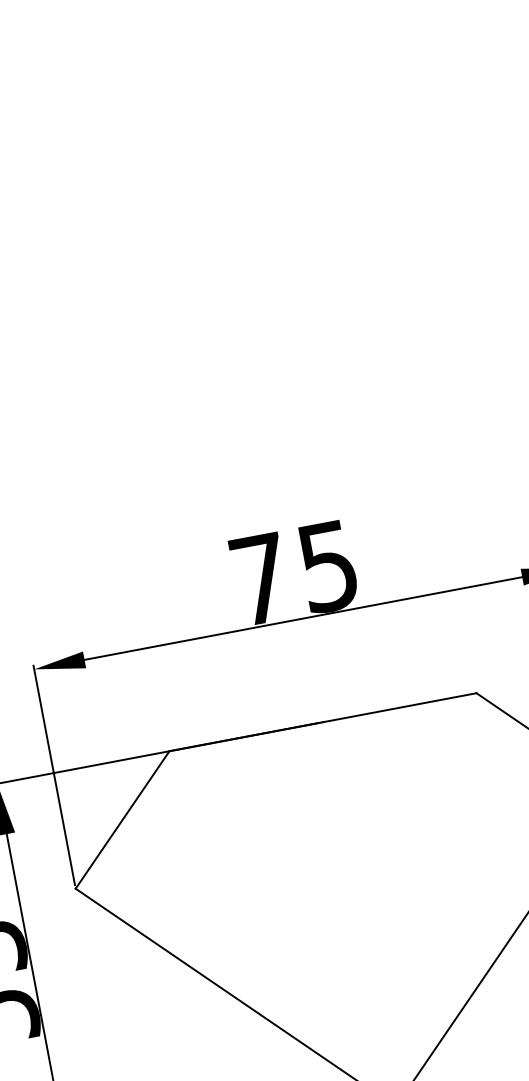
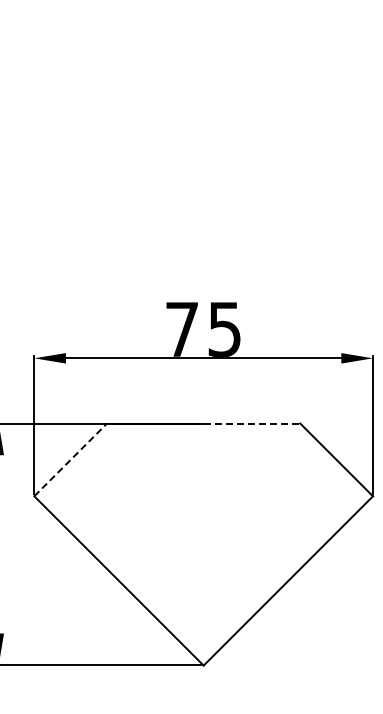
line: (400, 707) -> (252, 423), solid -> dashed
line: (123, 819) -> (71, 459), solid -> dashed

